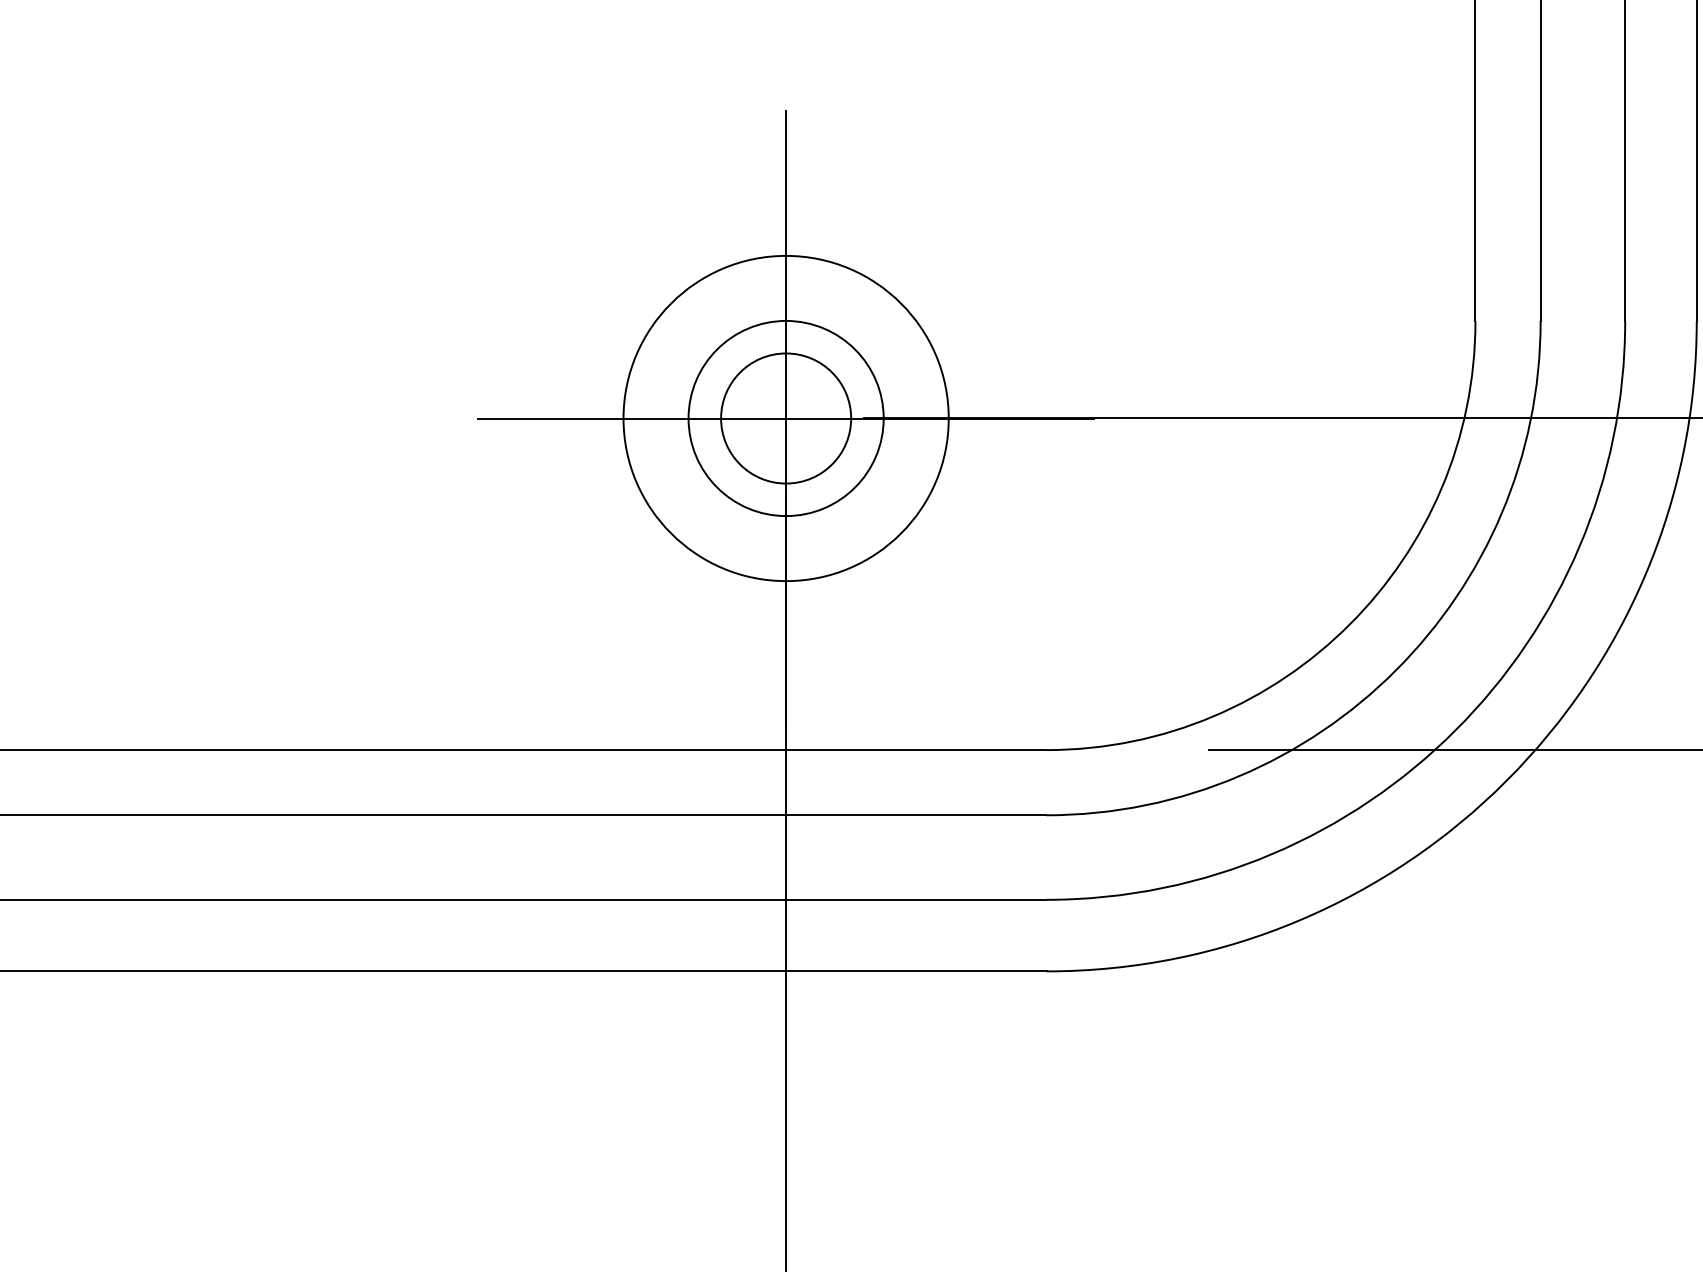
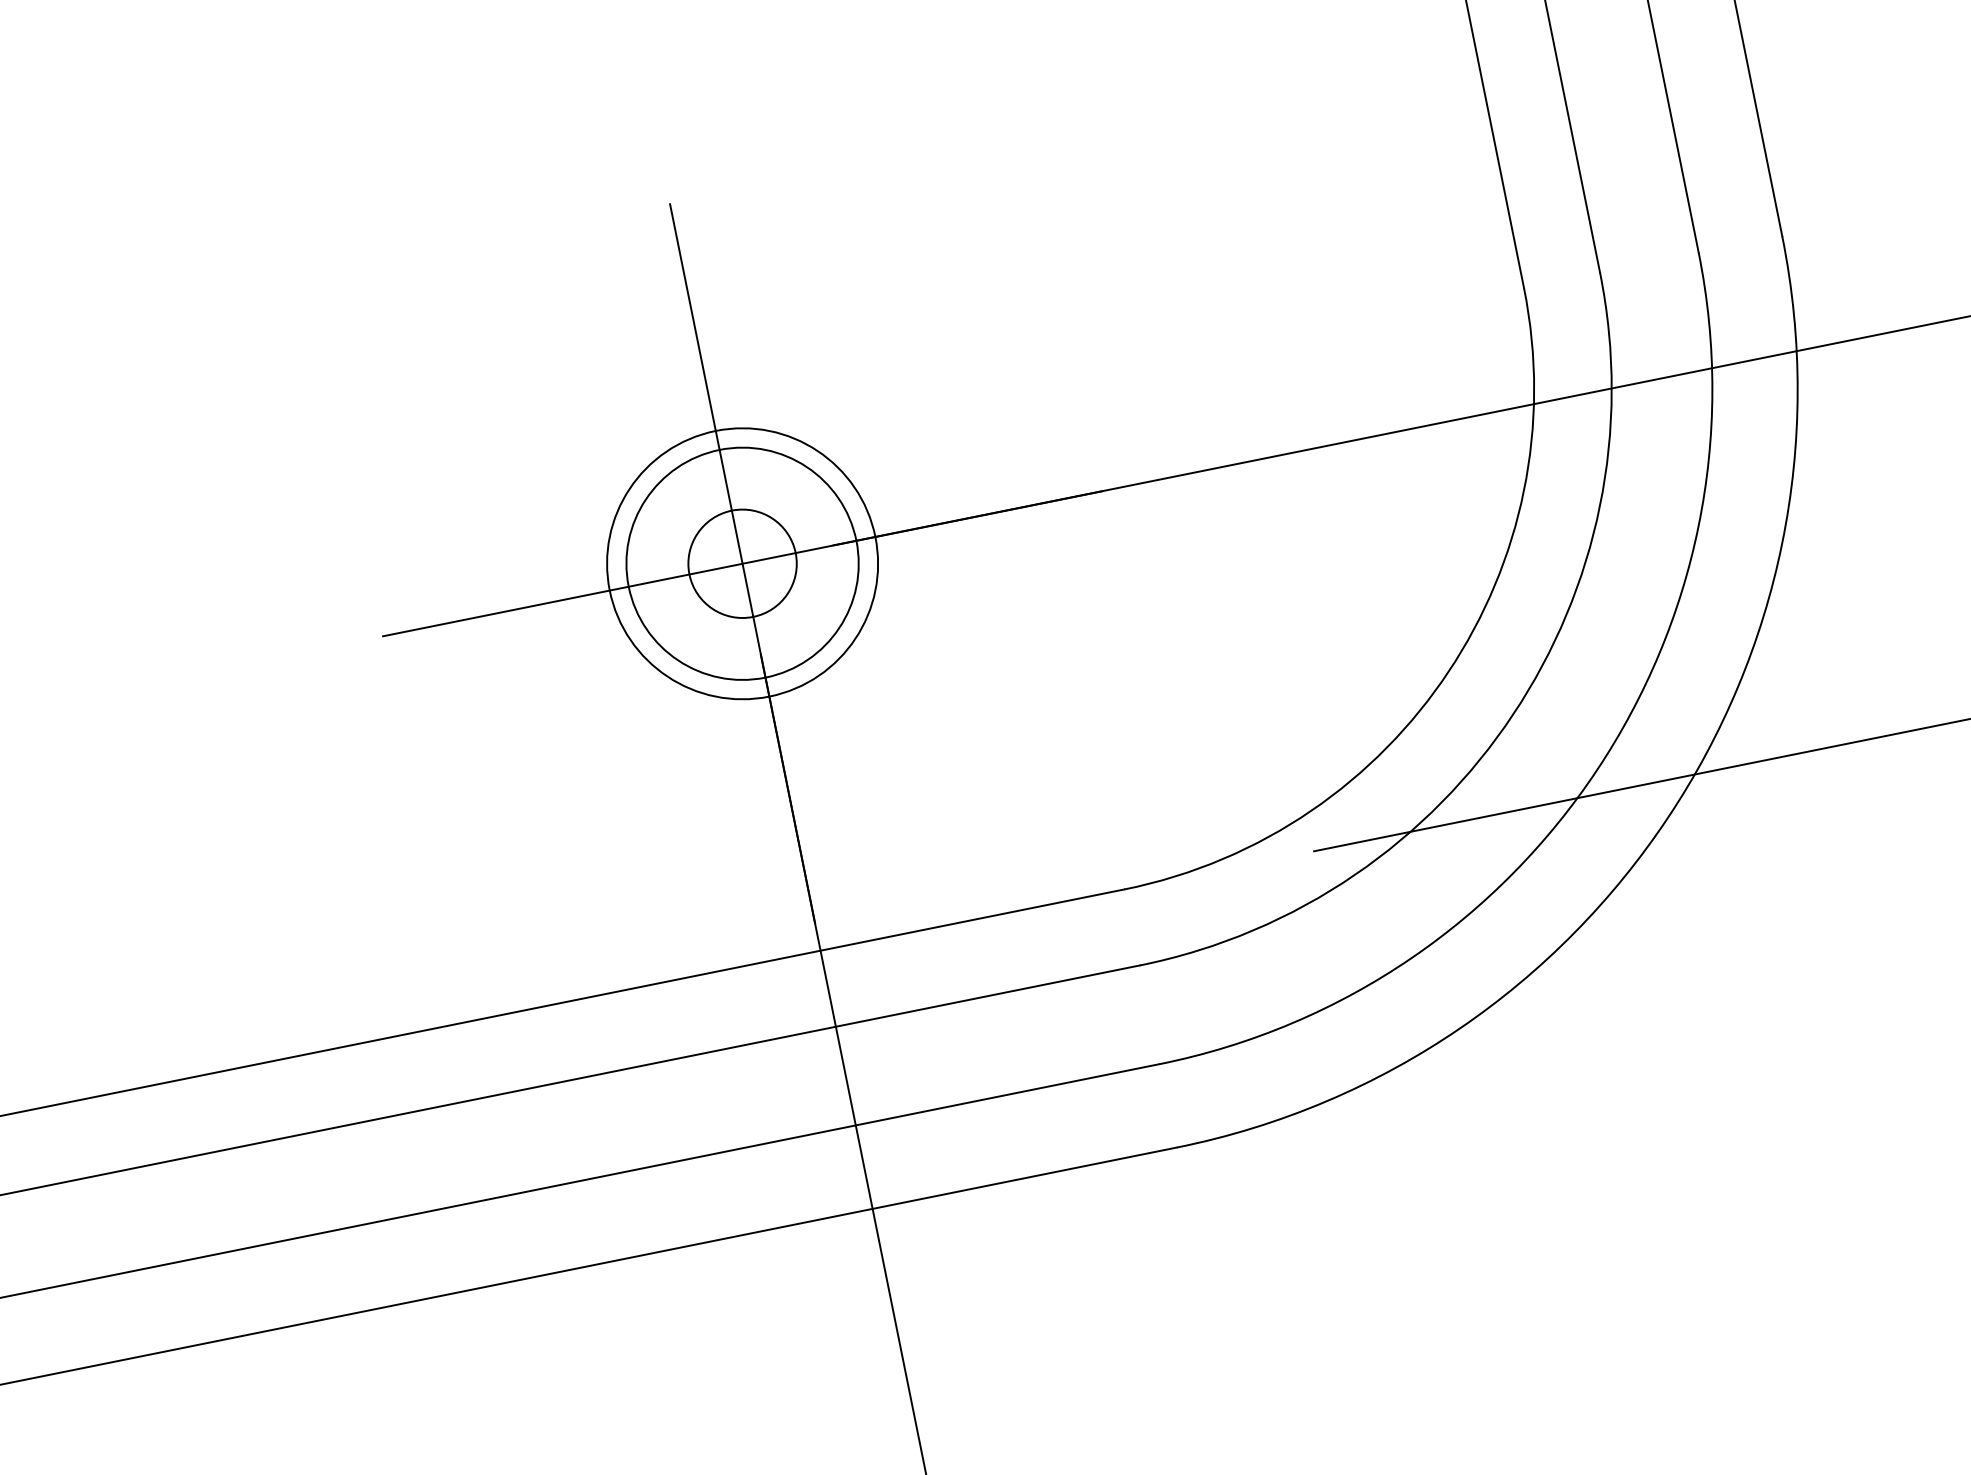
circle: (785, 418) -> (741, 563), size x0.7
circle: (786, 418) -> (743, 563), size x0.7

